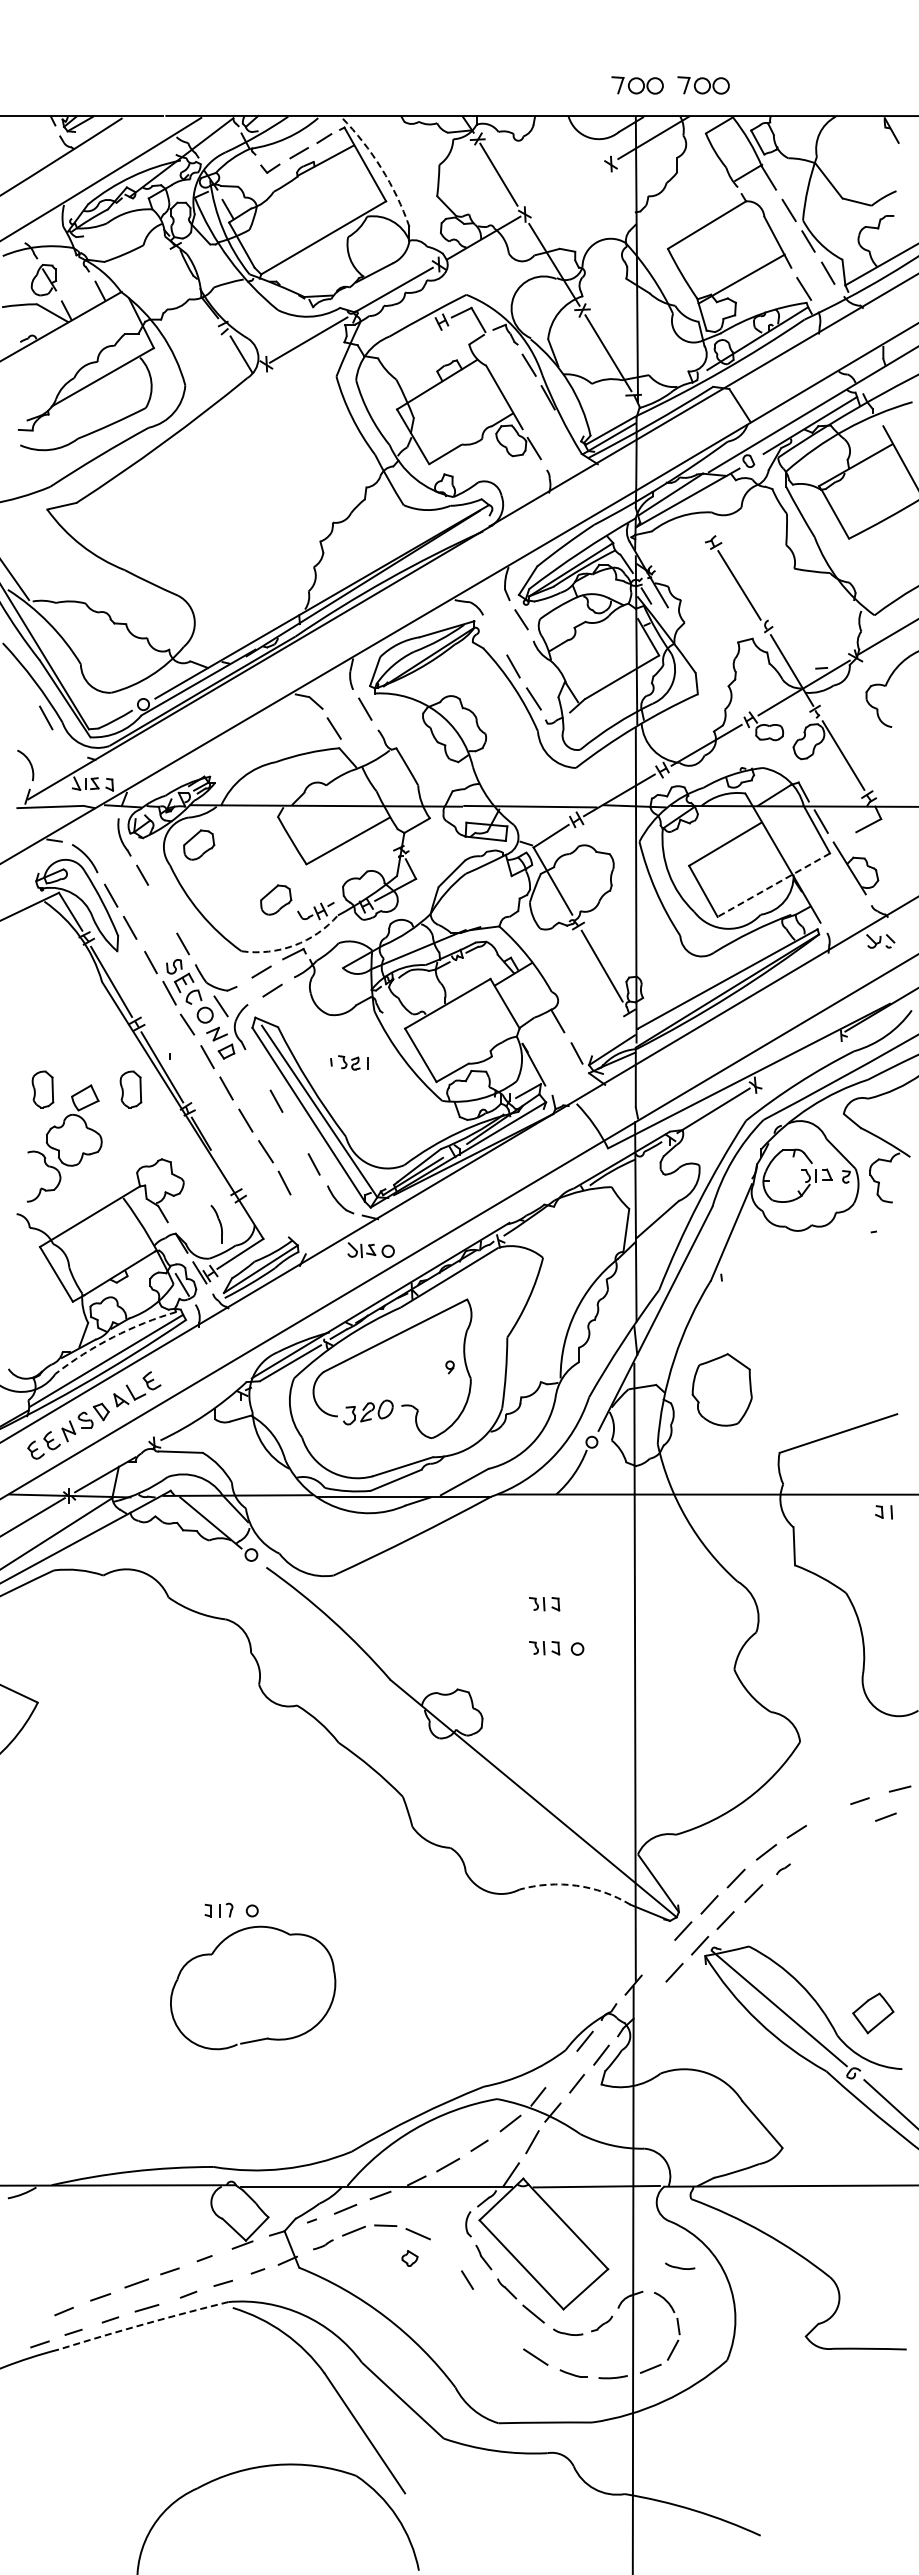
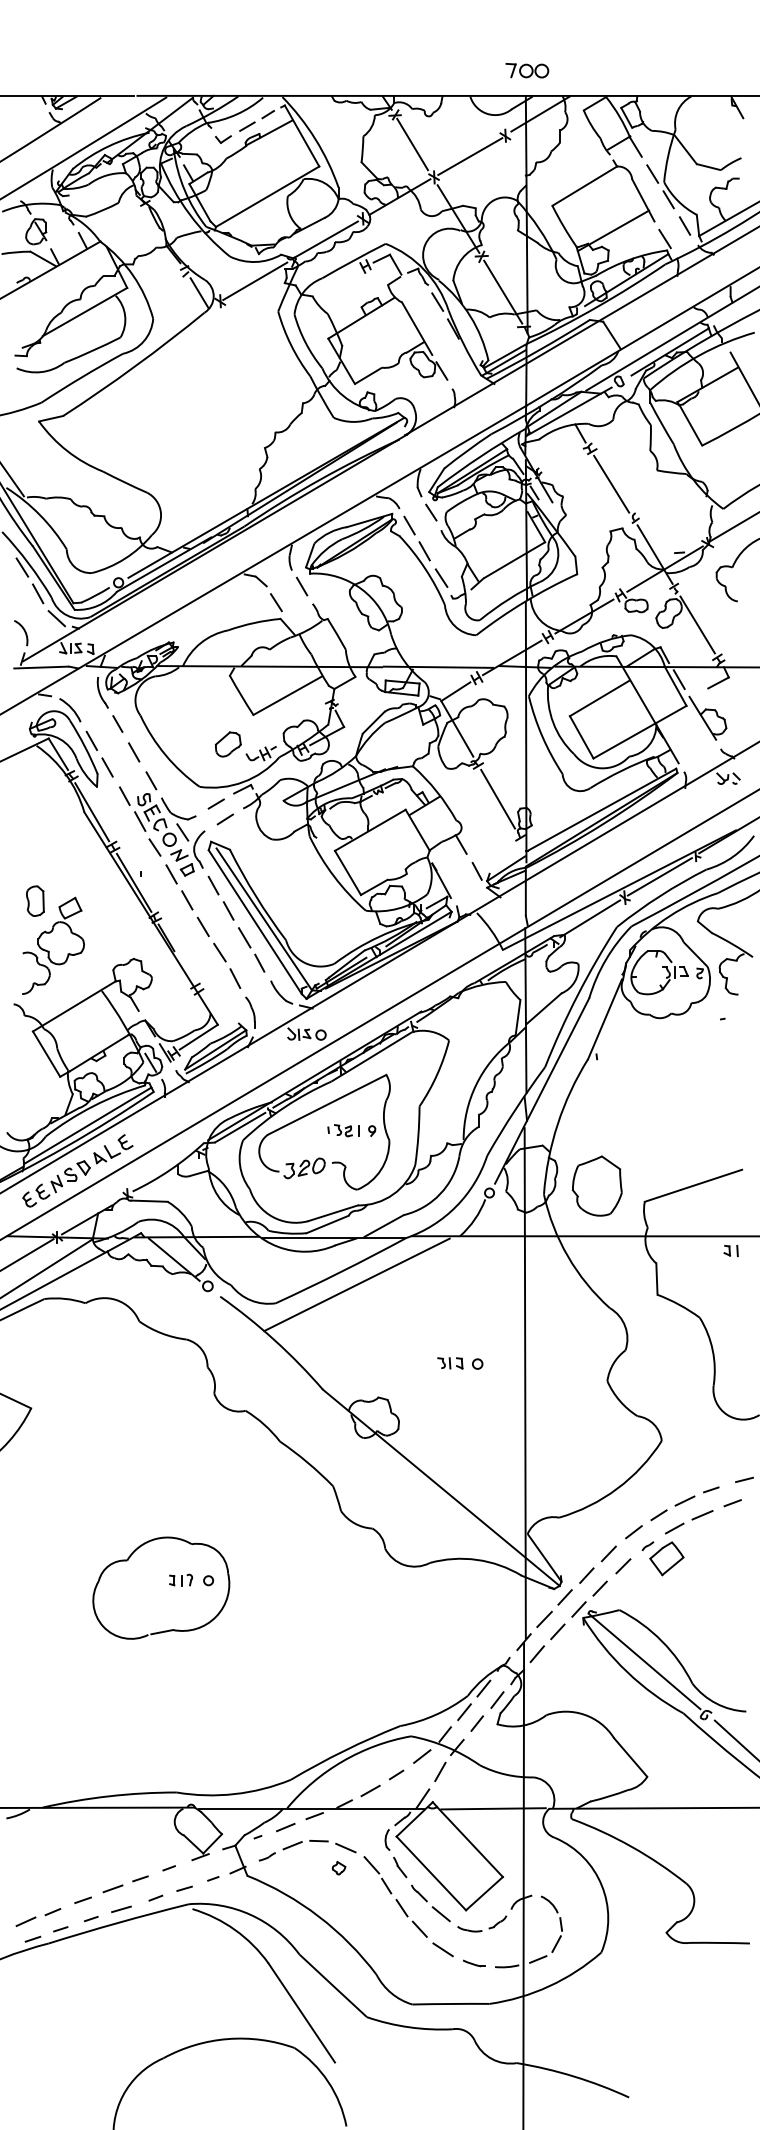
part: (703, 85) -> (581, 70), removed
arc: (381, 168) -> (315, 139), dashed -> solid
line: (568, 189) -> (470, 156), added
line: (701, 524) -> (580, 433), added
line: (495, 635) -> (409, 525), added
line: (27, 686) -> (22, 567), added
line: (68, 747) -> (56, 618), added
part: (199, 844) -> (164, 698), removed
line: (773, 885) -> (639, 732), dashed -> solid
line: (162, 909) -> (134, 752), added
arc: (294, 945) -> (243, 782), dashed -> solid
line: (797, 1059) -> (659, 876), added
part: (349, 1062) -> (343, 1130), moved
line: (258, 1070) -> (213, 885), added
part: (130, 1089) -> (107, 901), removed
line: (295, 1133) -> (244, 937), added
part: (216, 1224) -> (250, 1012), moved
arc: (113, 1337) -> (93, 1106), dashed -> solid
part: (721, 1389) -> (596, 1185), moved
line: (431, 1553) -> (356, 1285), added
part: (544, 1604) -> (450, 1327), removed
line: (827, 1814) -> (684, 1500), added
line: (849, 1831) -> (702, 1514), added
line: (815, 1847) -> (674, 1528), added
arc: (576, 1885) -> (476, 1559), dashed -> solid
line: (658, 1957) -> (544, 1619), added
line: (649, 1999) -> (537, 1653), added
part: (873, 2013) -> (667, 1558), moved
part: (261, 2038) -> (168, 1629), moved
line: (561, 2069) -> (464, 1711), added
line: (449, 2254) -> (371, 1864), added
part: (680, 2265) -> (562, 1874), removed
part: (497, 2318) -> (411, 1917), added
line: (31, 2323) -> (25, 1921), added
arc: (143, 2324) -> (118, 1922), dashed -> solid

